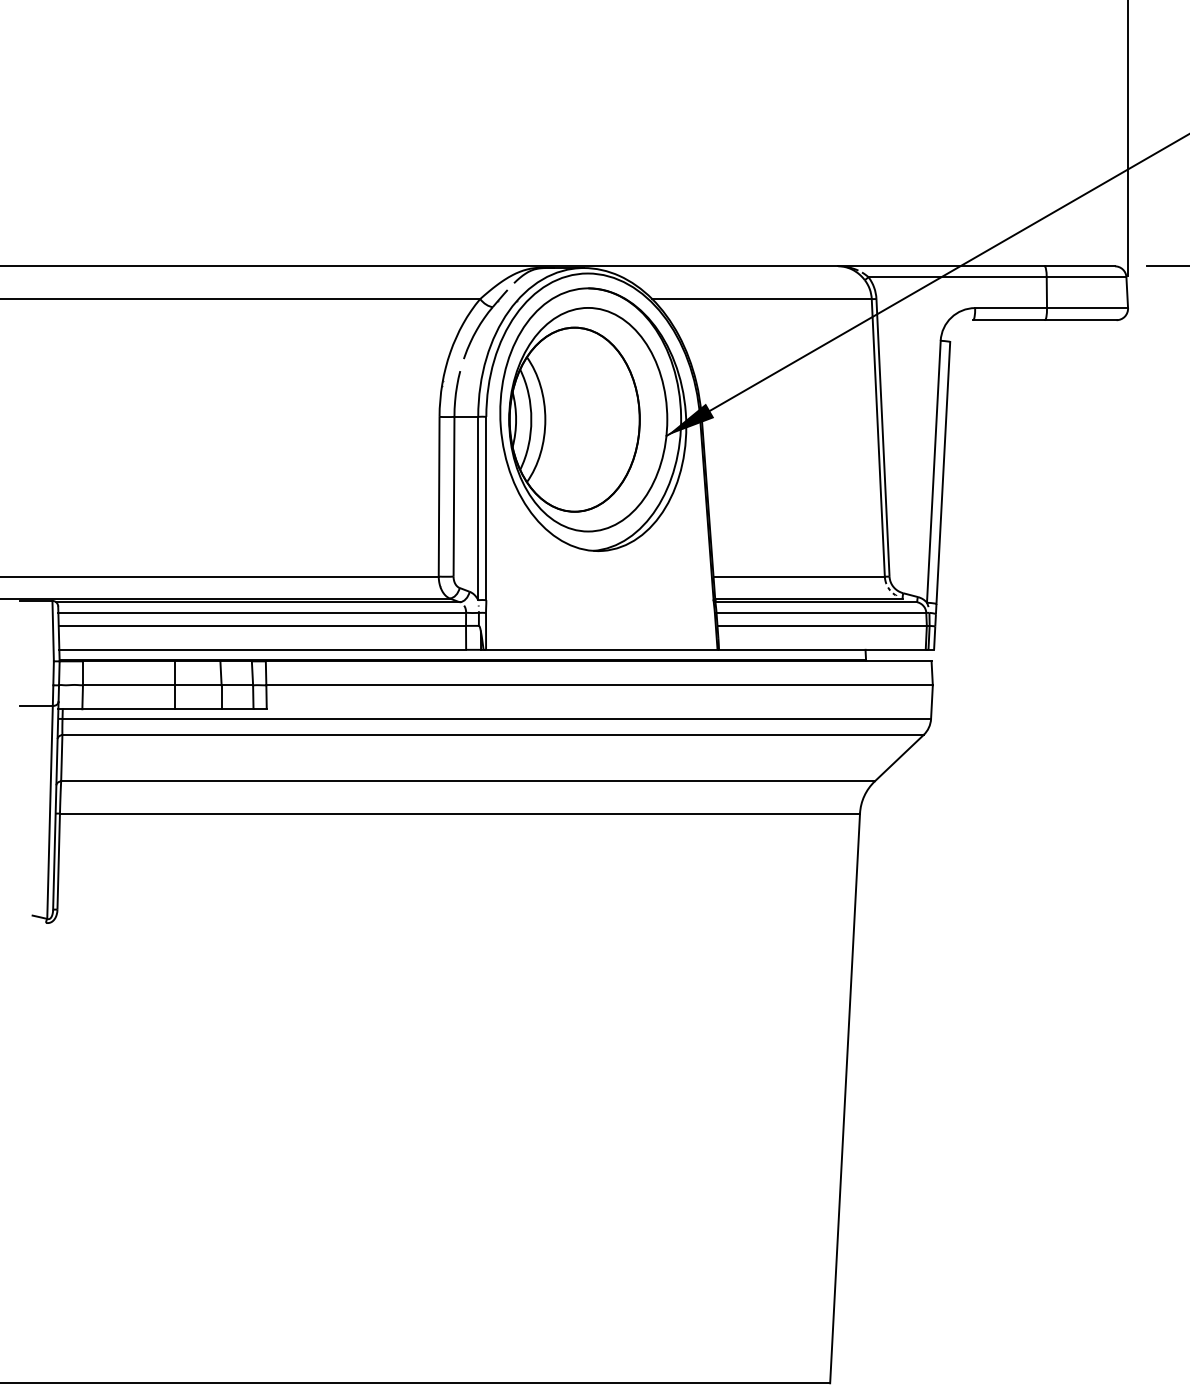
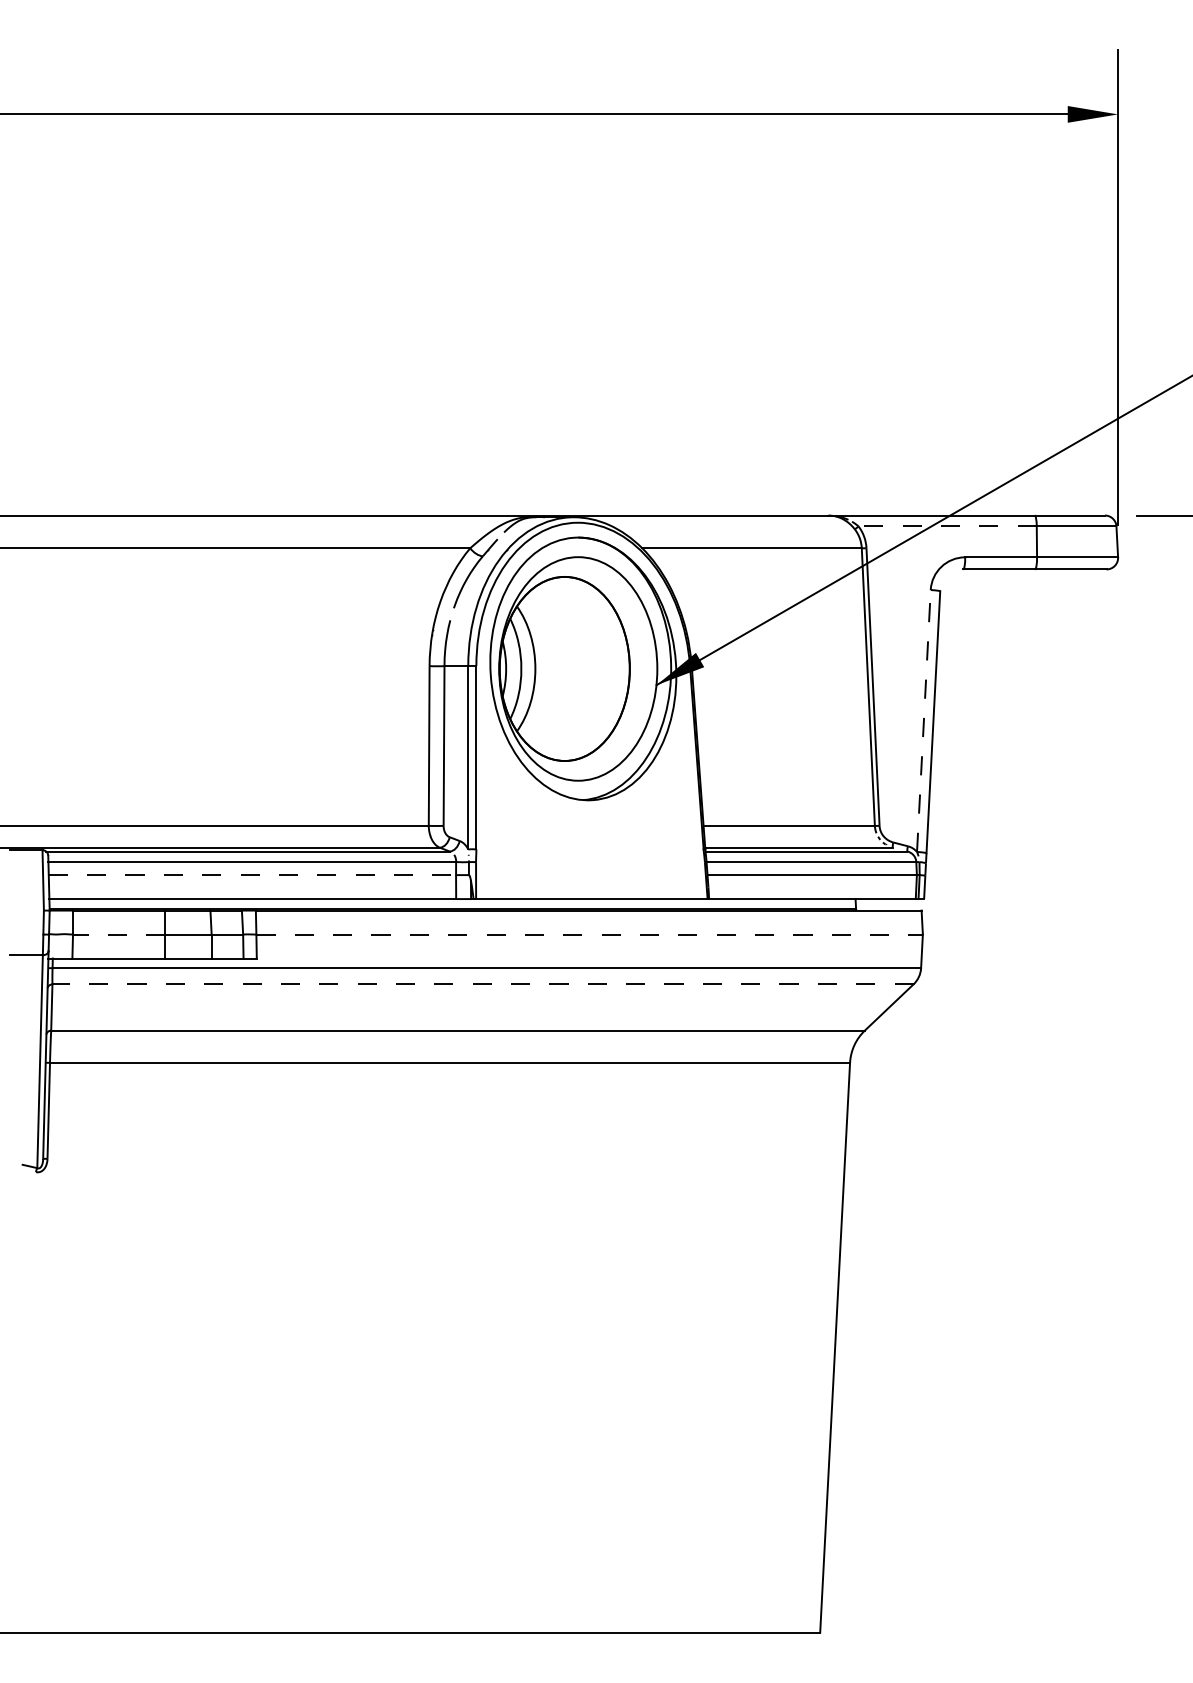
line: (957, 277) -> (947, 526), solid -> dashed
line: (933, 471) -> (923, 720), solid -> dashed
line: (262, 626) -> (252, 875), solid -> dashed
line: (128, 685) -> (118, 934), solid -> dashed
line: (600, 685) -> (590, 934), solid -> dashed
line: (493, 735) -> (483, 984), solid -> dashed

